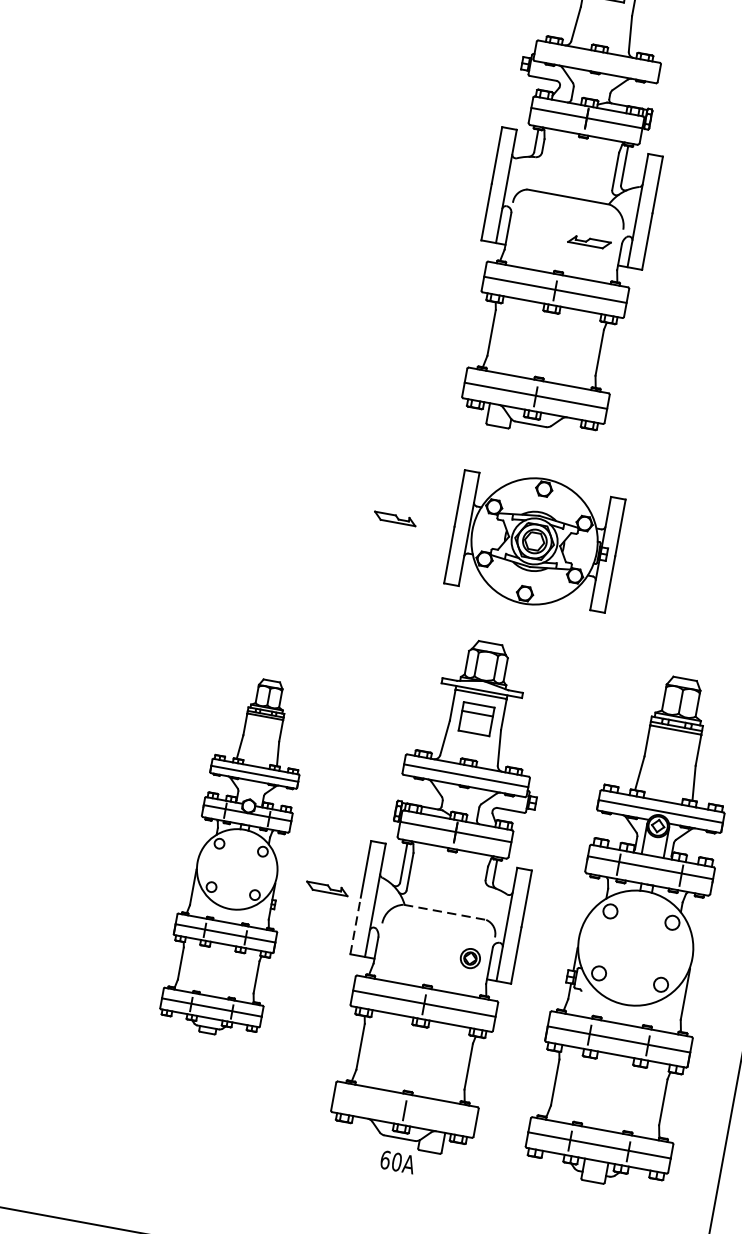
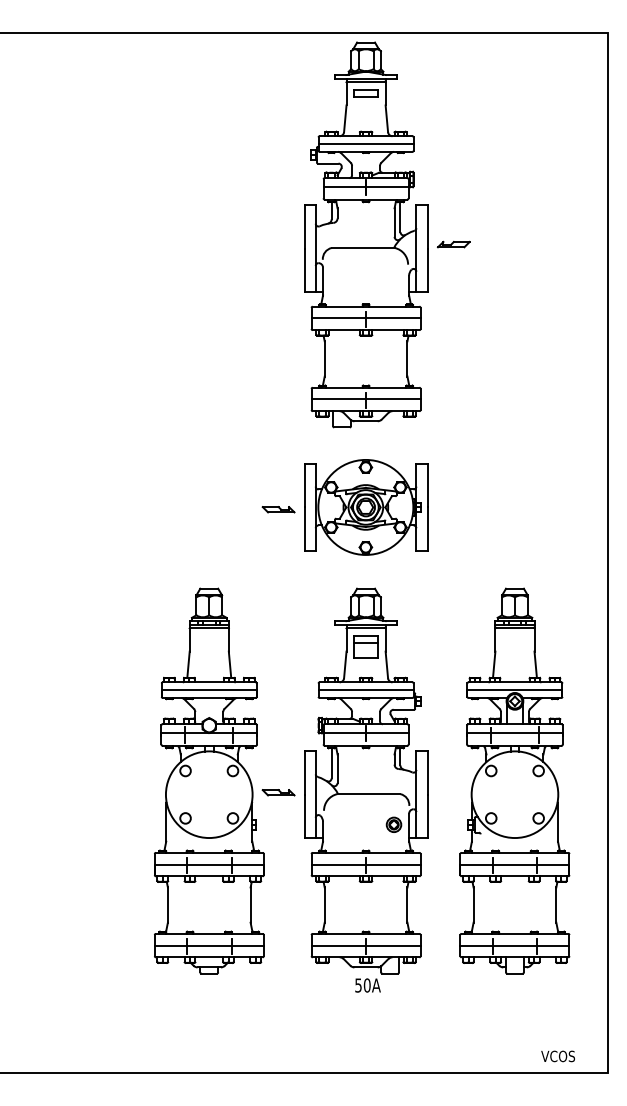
line: (596, 62) -> (365, 144), added
part: (589, 242) -> (453, 244), moved
part: (535, 541) -> (366, 507), moved
part: (239, 856) -> (209, 780), size x1.43
line: (445, 912) -> (369, 794), dashed -> solid
line: (355, 926) -> (304, 816), dashed -> solid
line: (404, 1109) -> (365, 945), added
text: (385, 1159) -> (358, 985), 60A -> 50A

